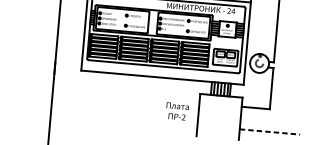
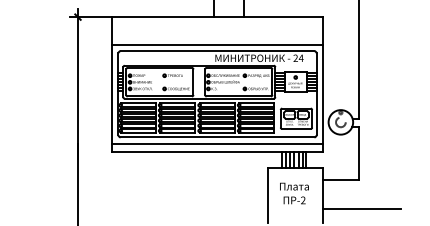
line: (163, 71) -> (217, 143), added
text: (177, 111) -> (294, 193), moved
line: (270, 132) -> (362, 209), dashed -> solid

